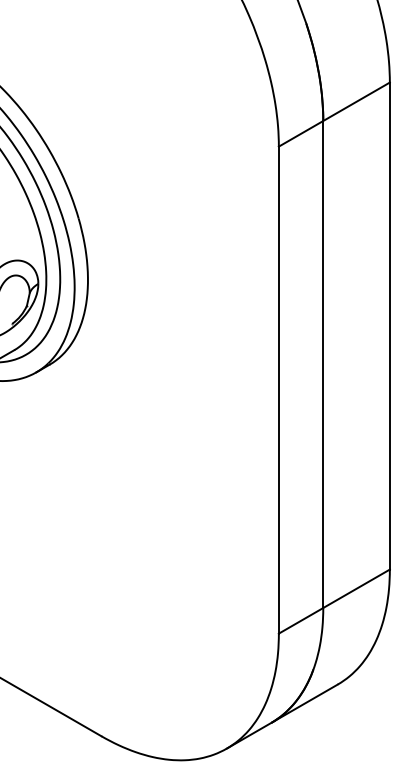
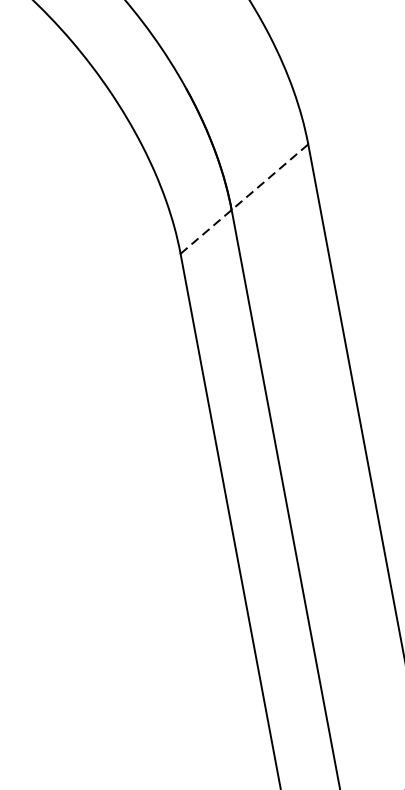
line: (334, 114) -> (244, 198), solid -> dashed

